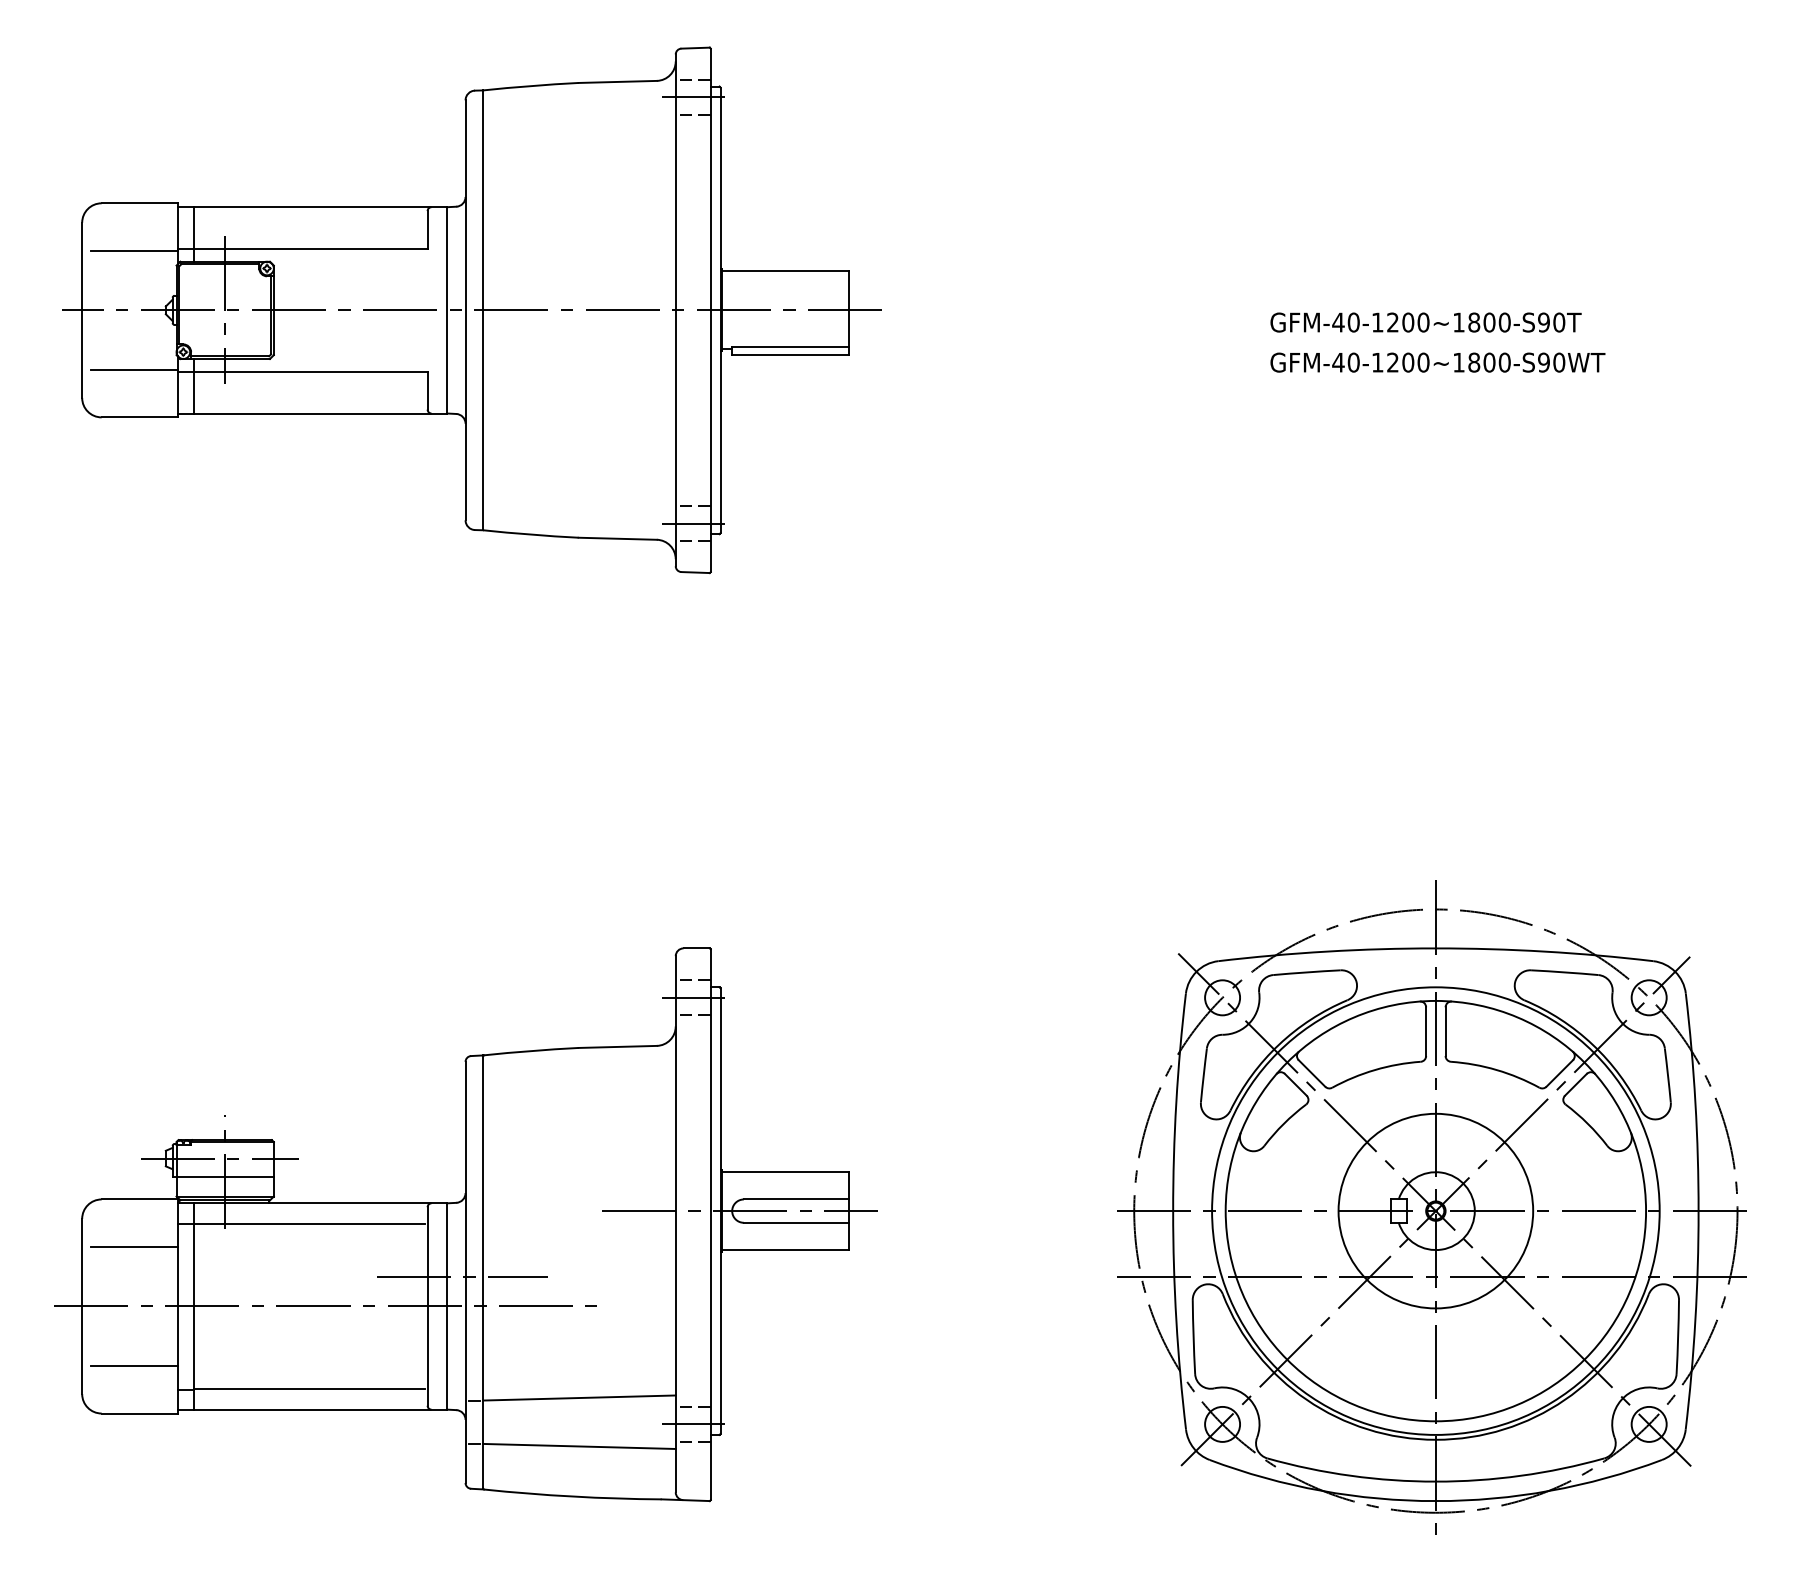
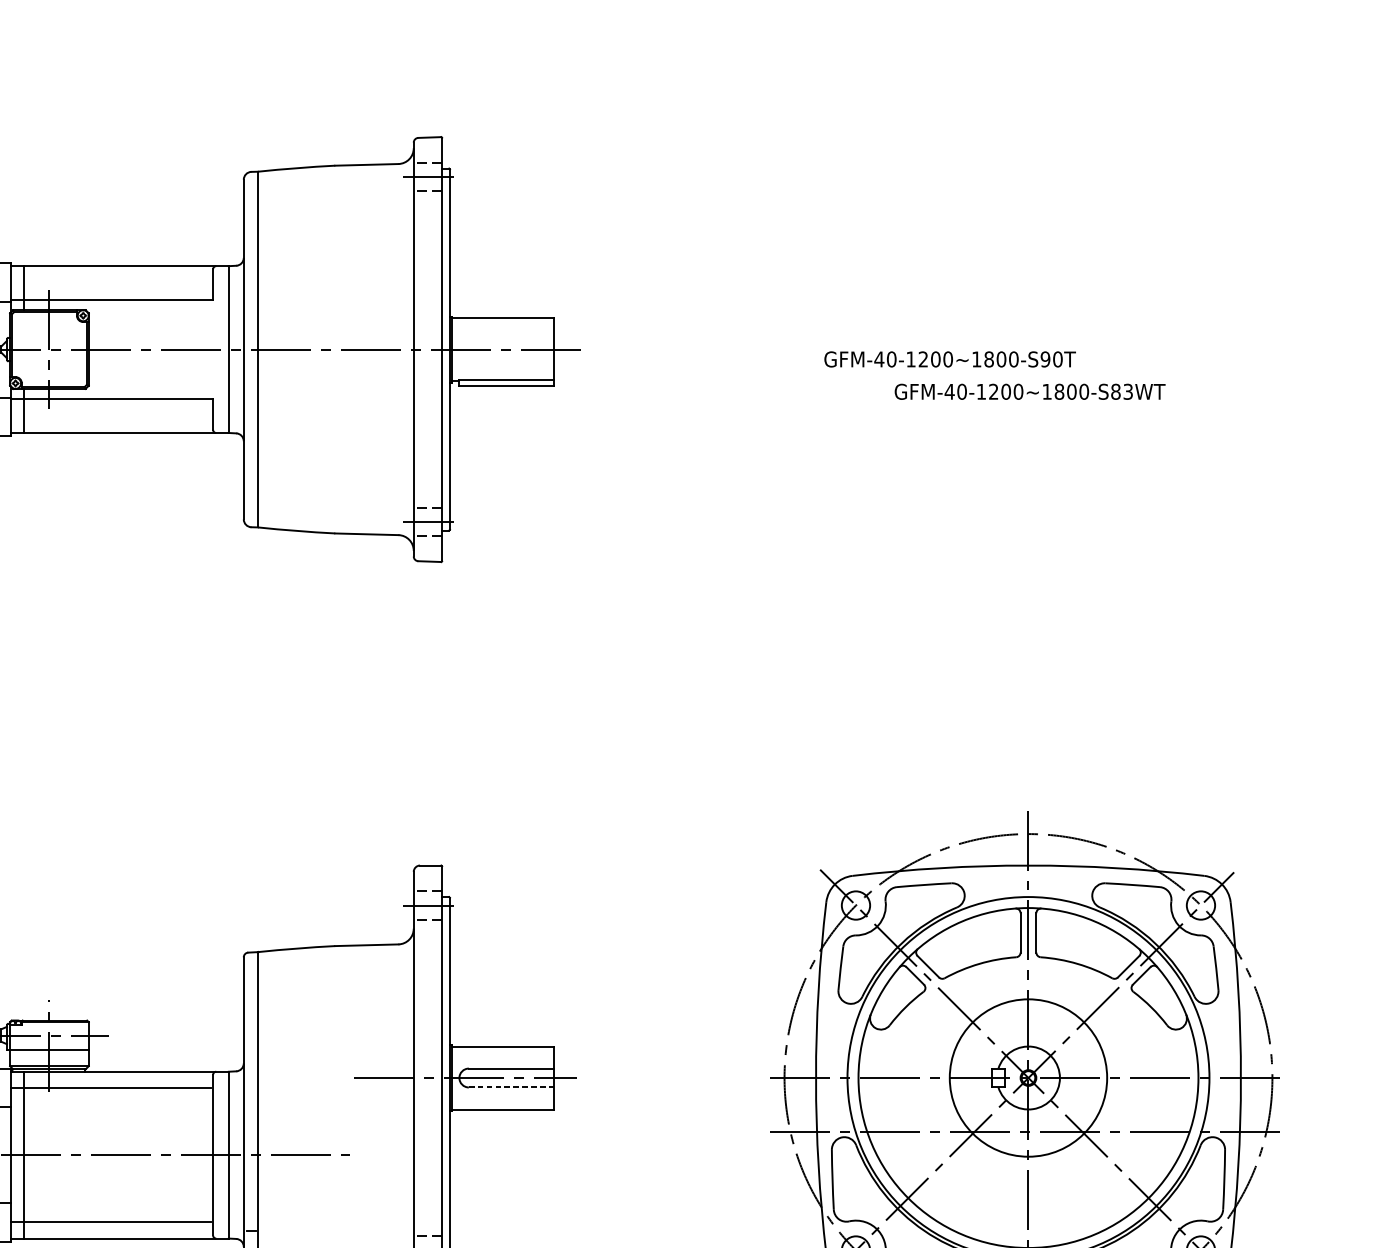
text: (1425, 322) -> (949, 359), moved
text: (1551, 362) -> (1121, 391), GFM-40-1200~1800-S90WT -> GFM-40-1200~1800-S83WT
line: (796, 1222) -> (511, 1087), solid -> dashed
line: (462, 1277) -> (241, 1131), removed
line: (579, 1397) -> (335, 1228), removed

